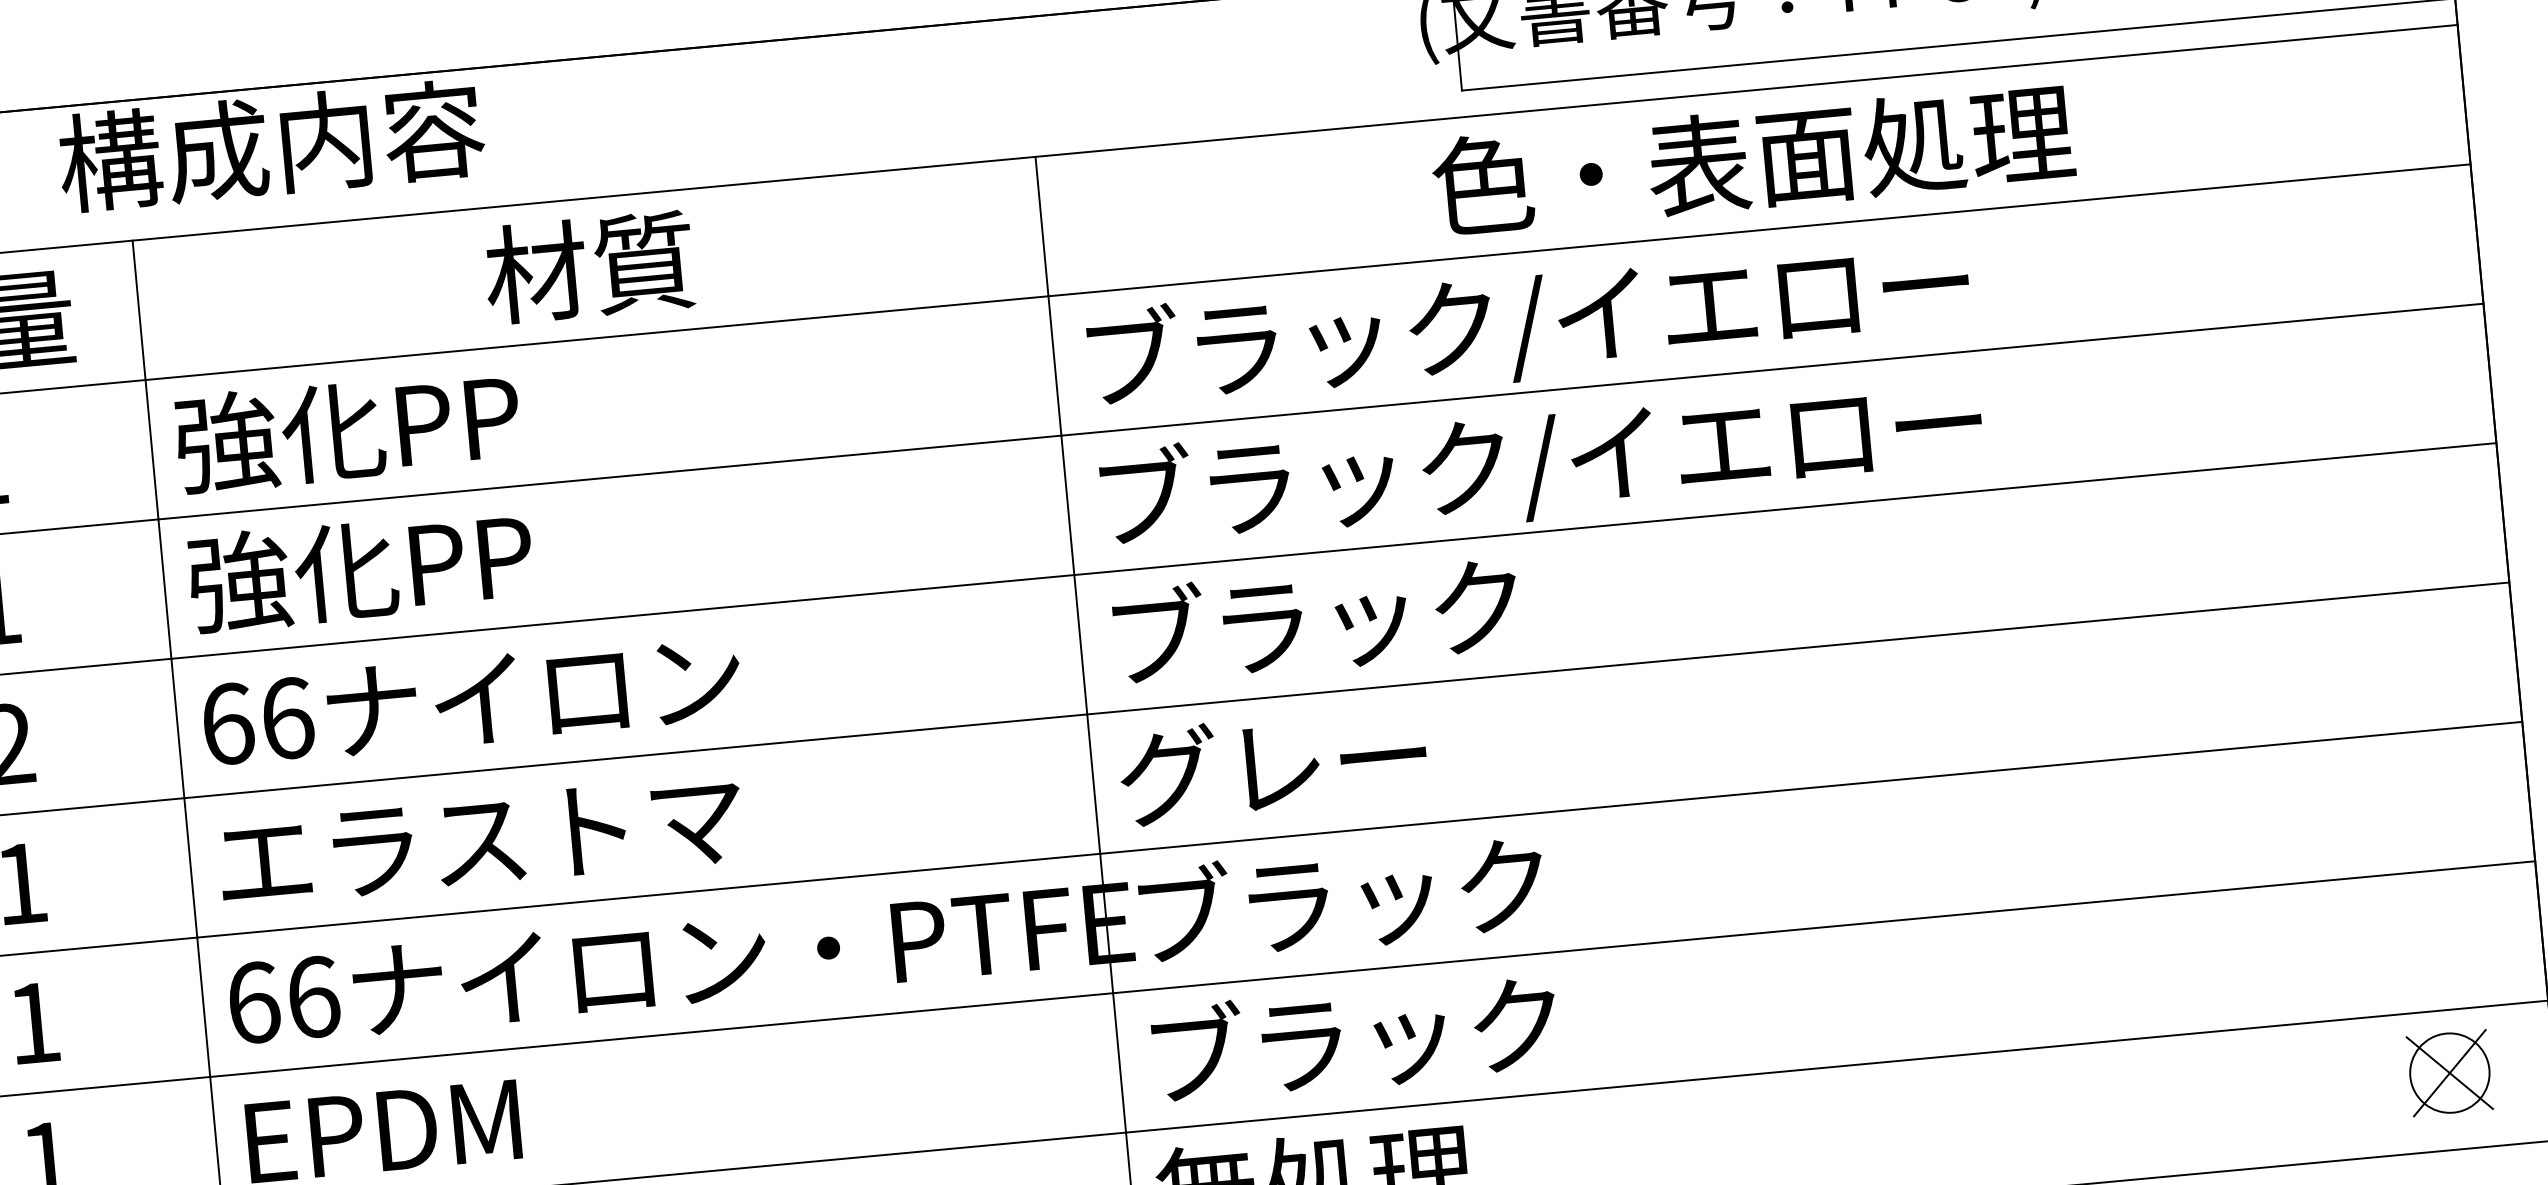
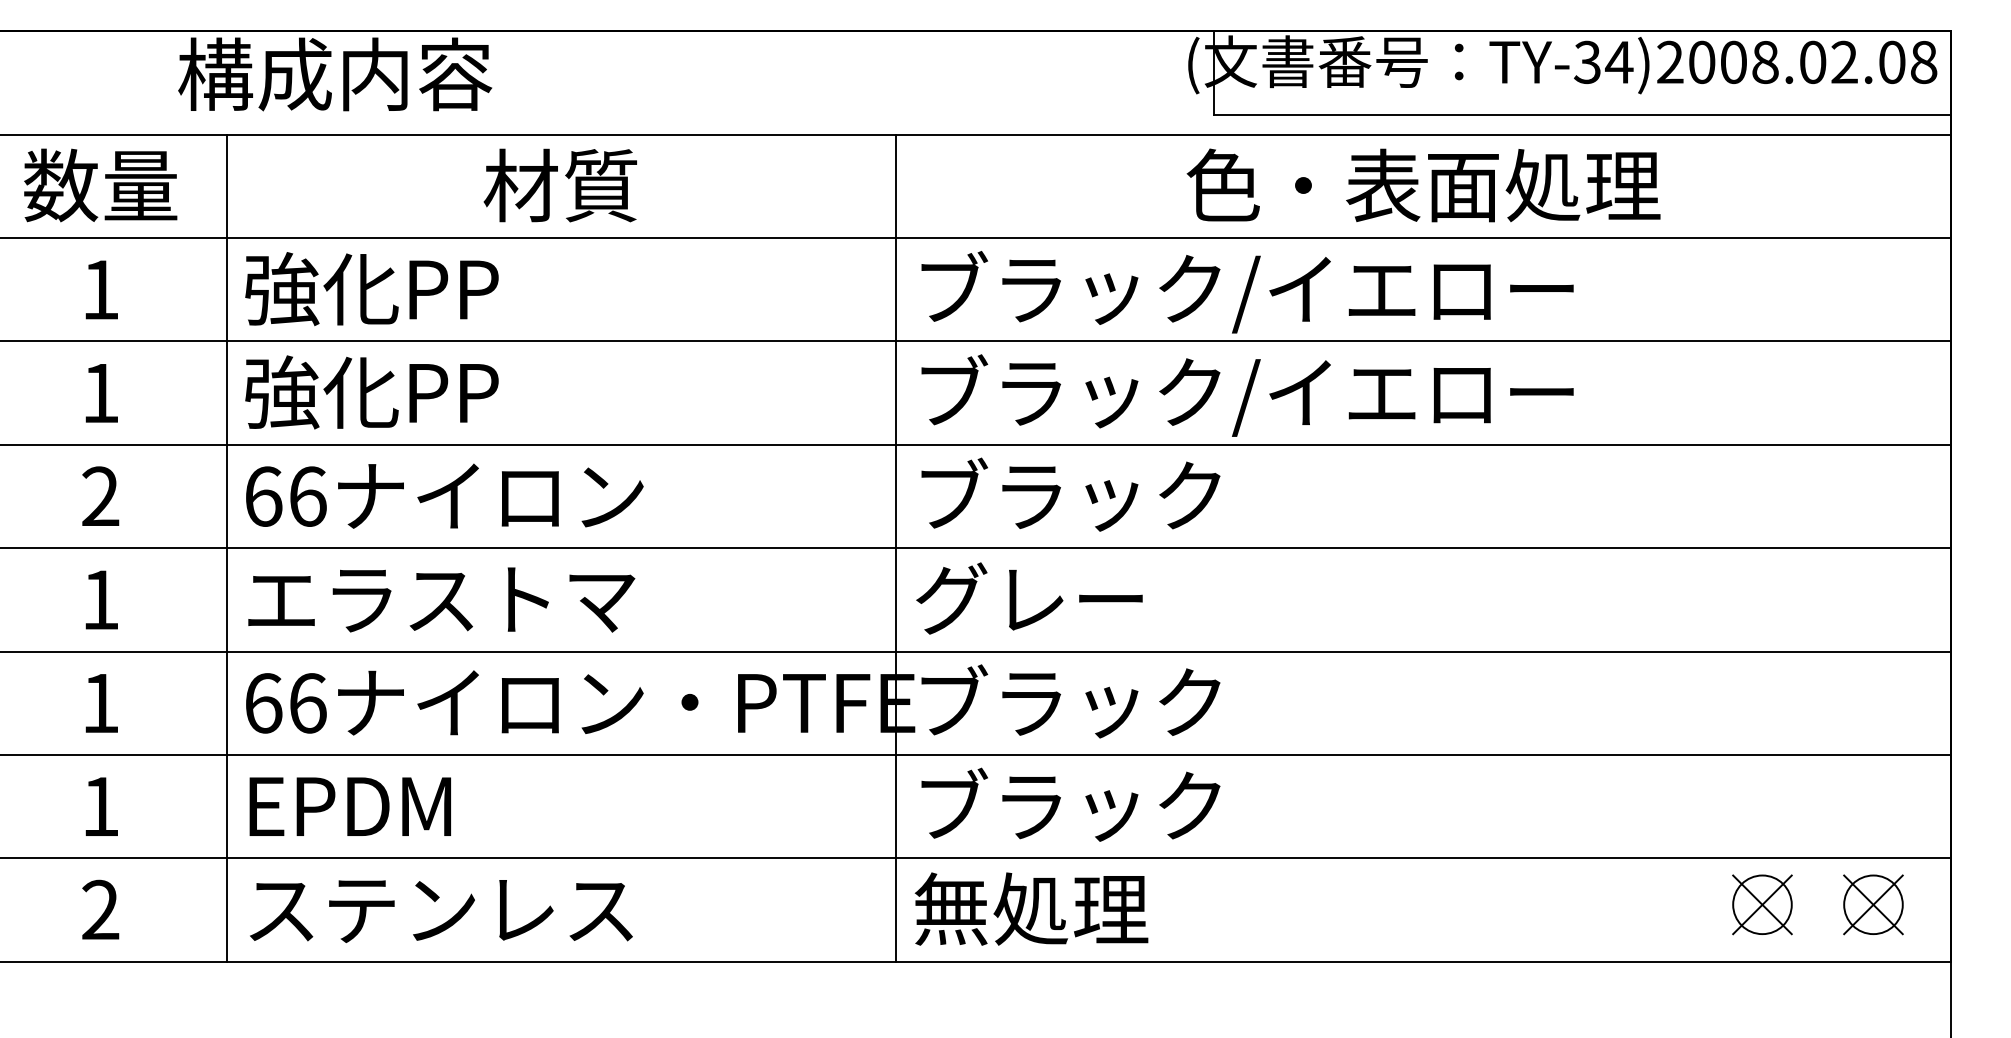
part: (2300, 1086) -> (1762, 904), added

